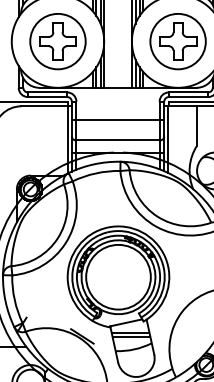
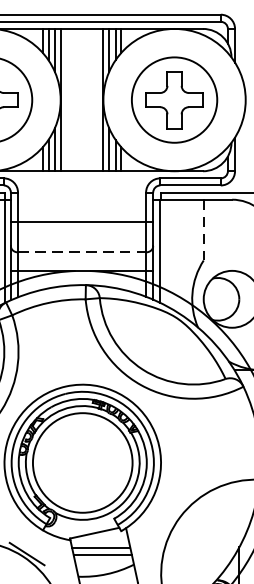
line: (197, 126) -> (204, 230), solid -> dashed
line: (118, 140) -> (82, 252), solid -> dashed

